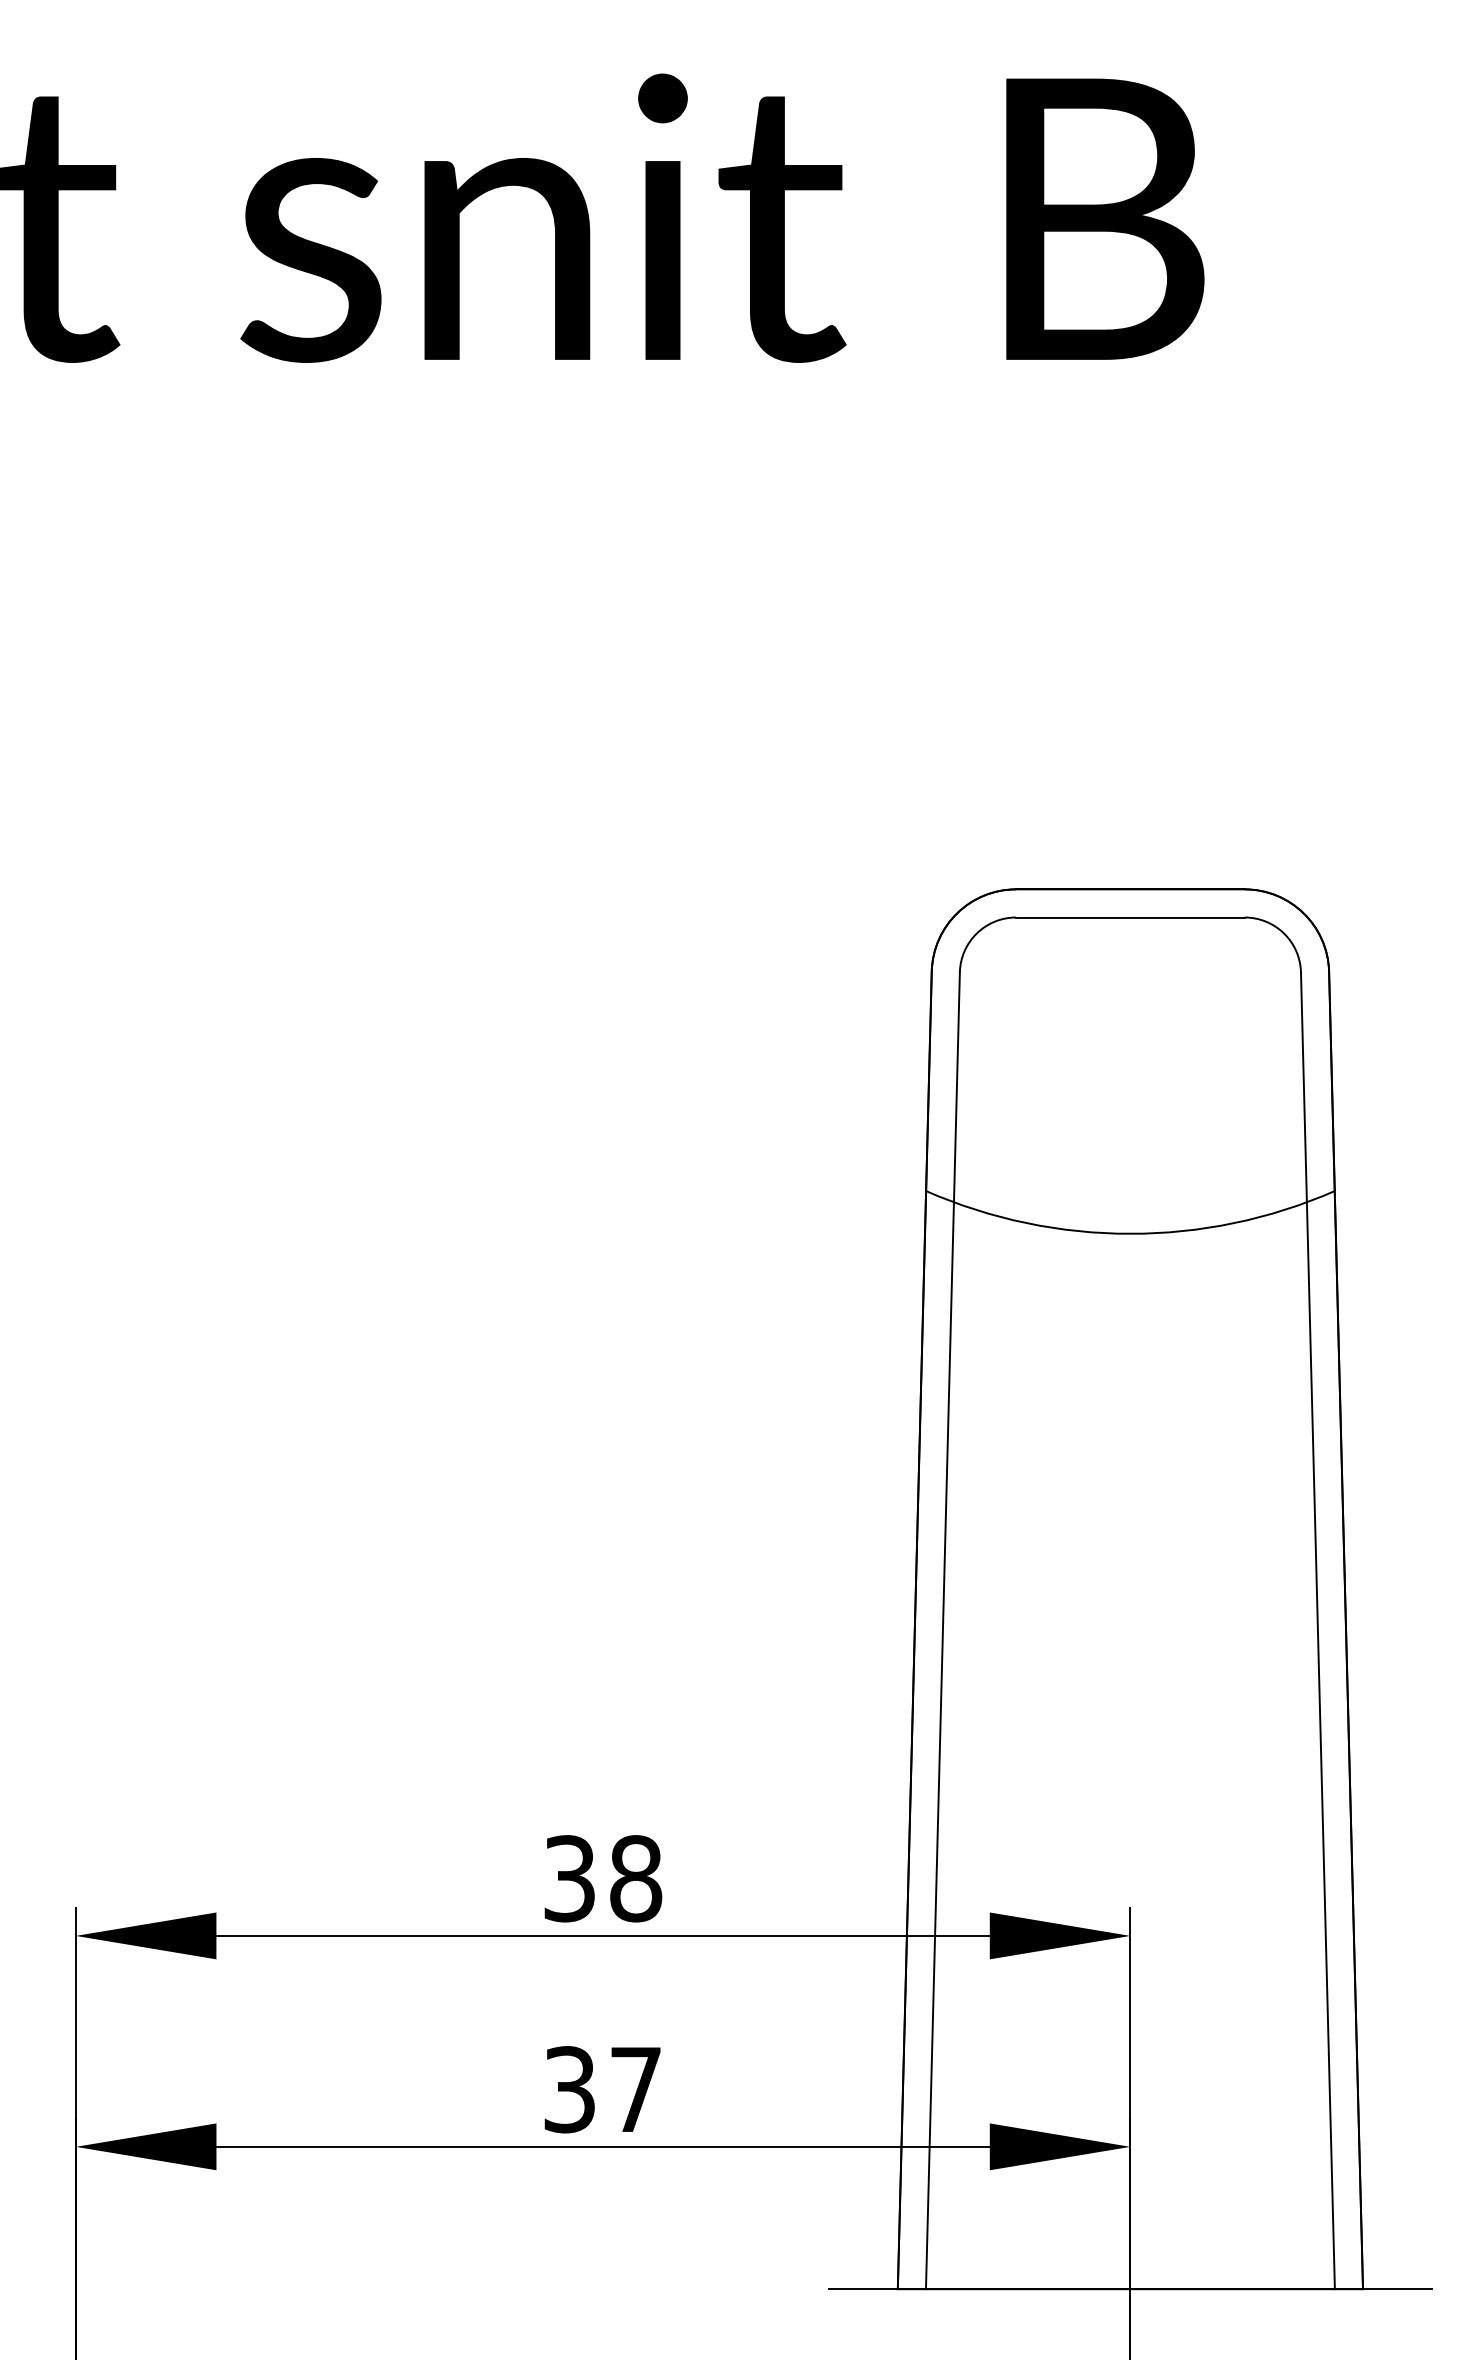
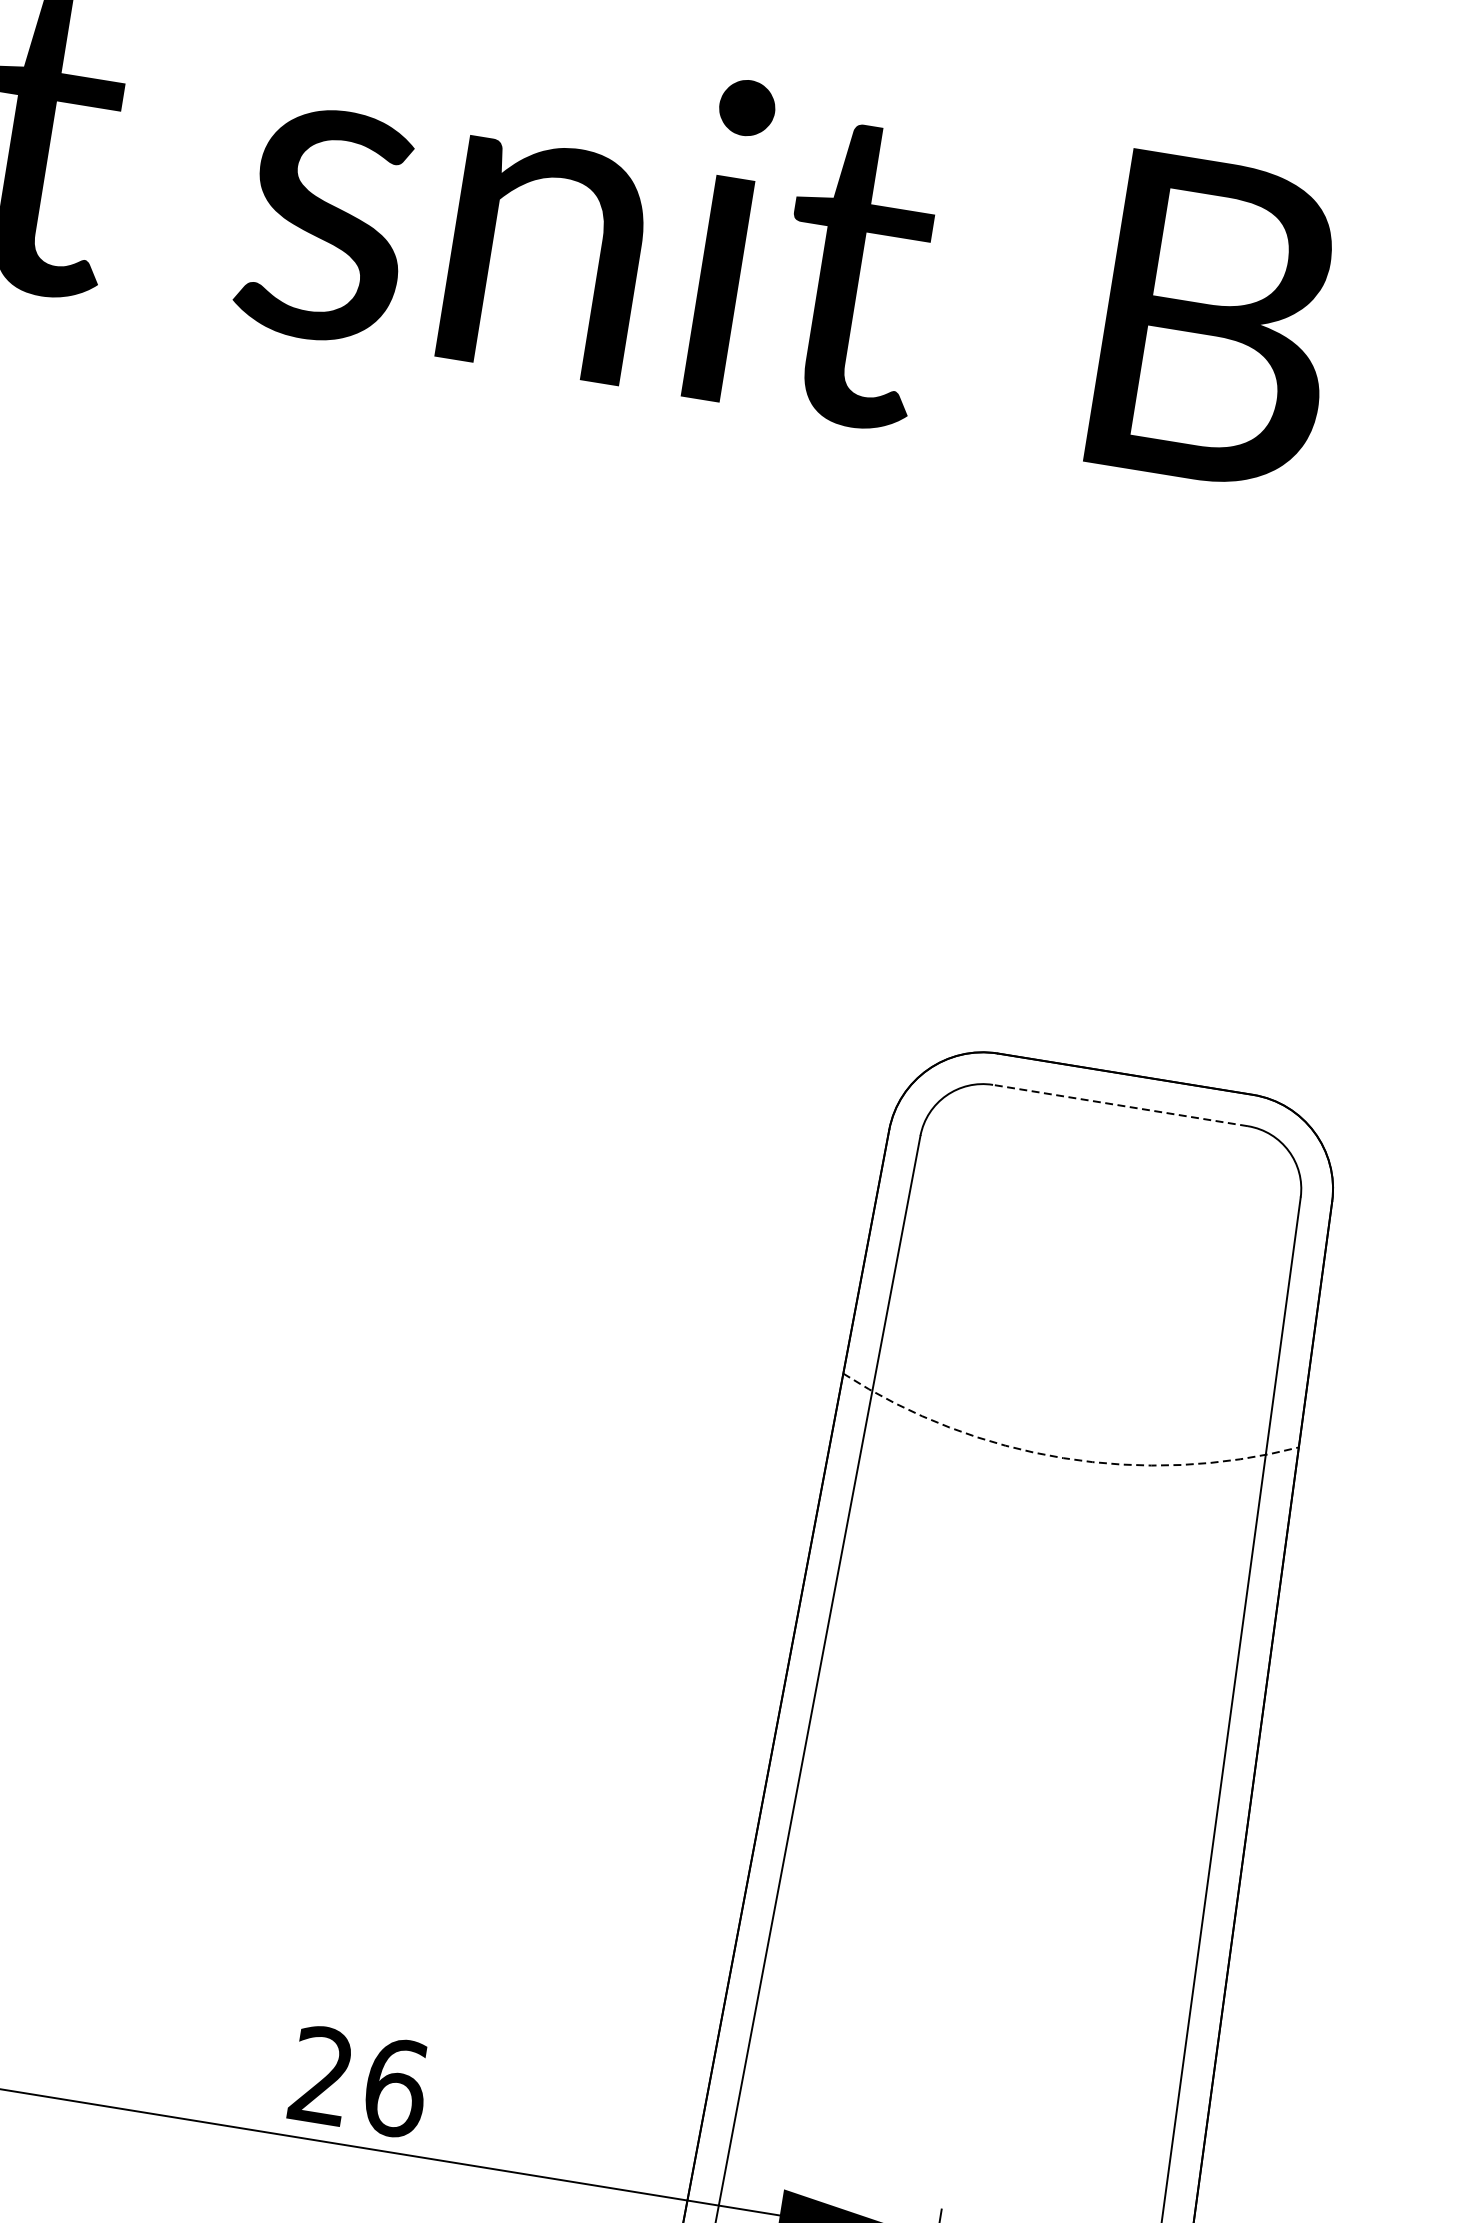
line: (1129, 917) -> (1119, 1105), solid -> dashed
arc: (1130, 1233) -> (1063, 1457), solid -> dashed
text: (603, 1878) -> (359, 2081), 38 -> 26

